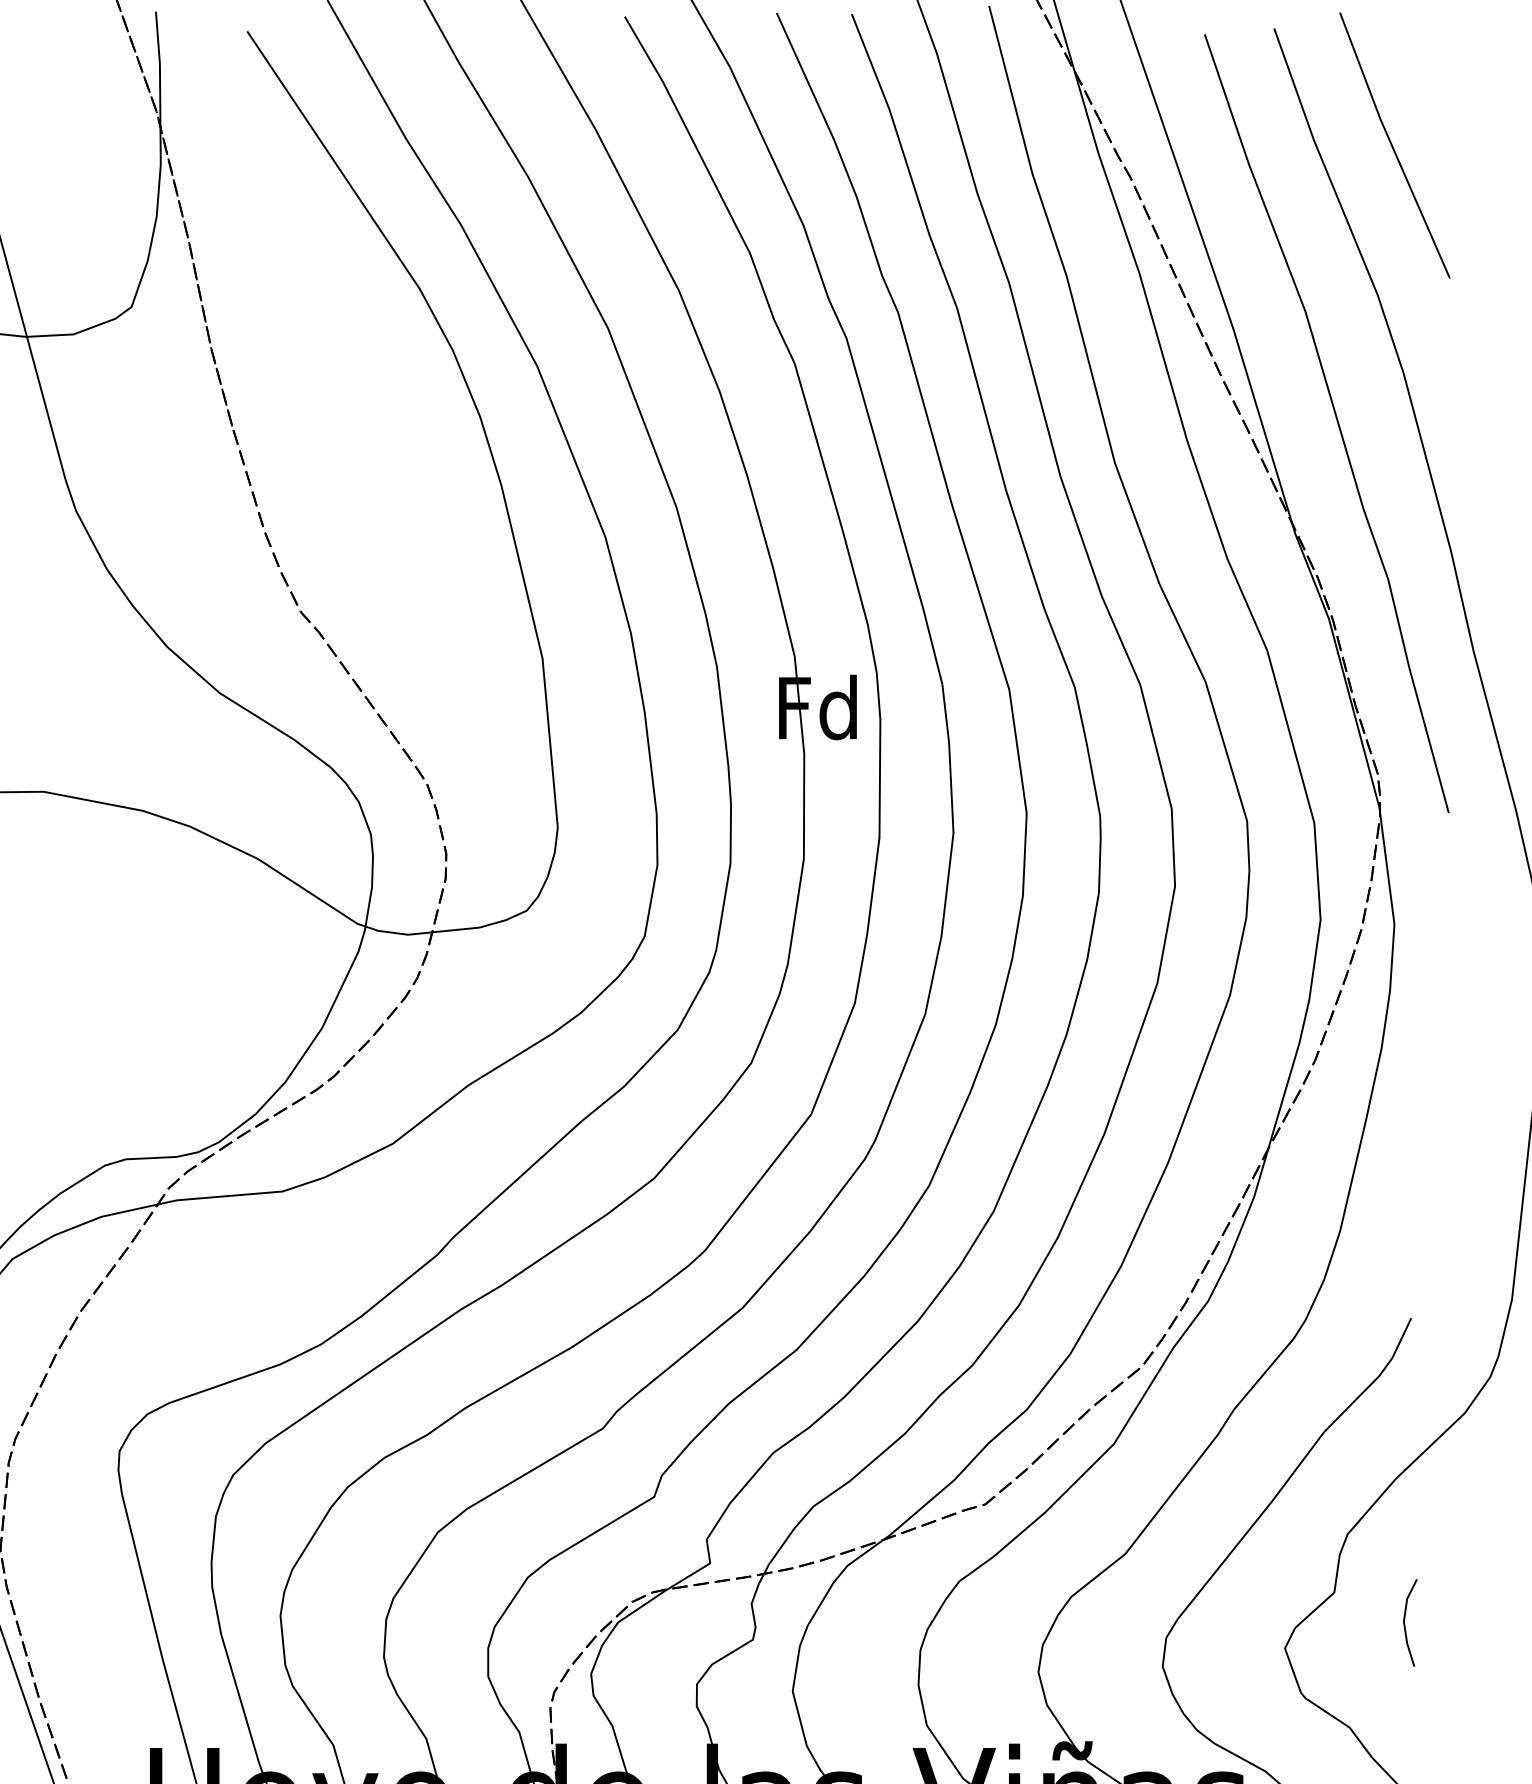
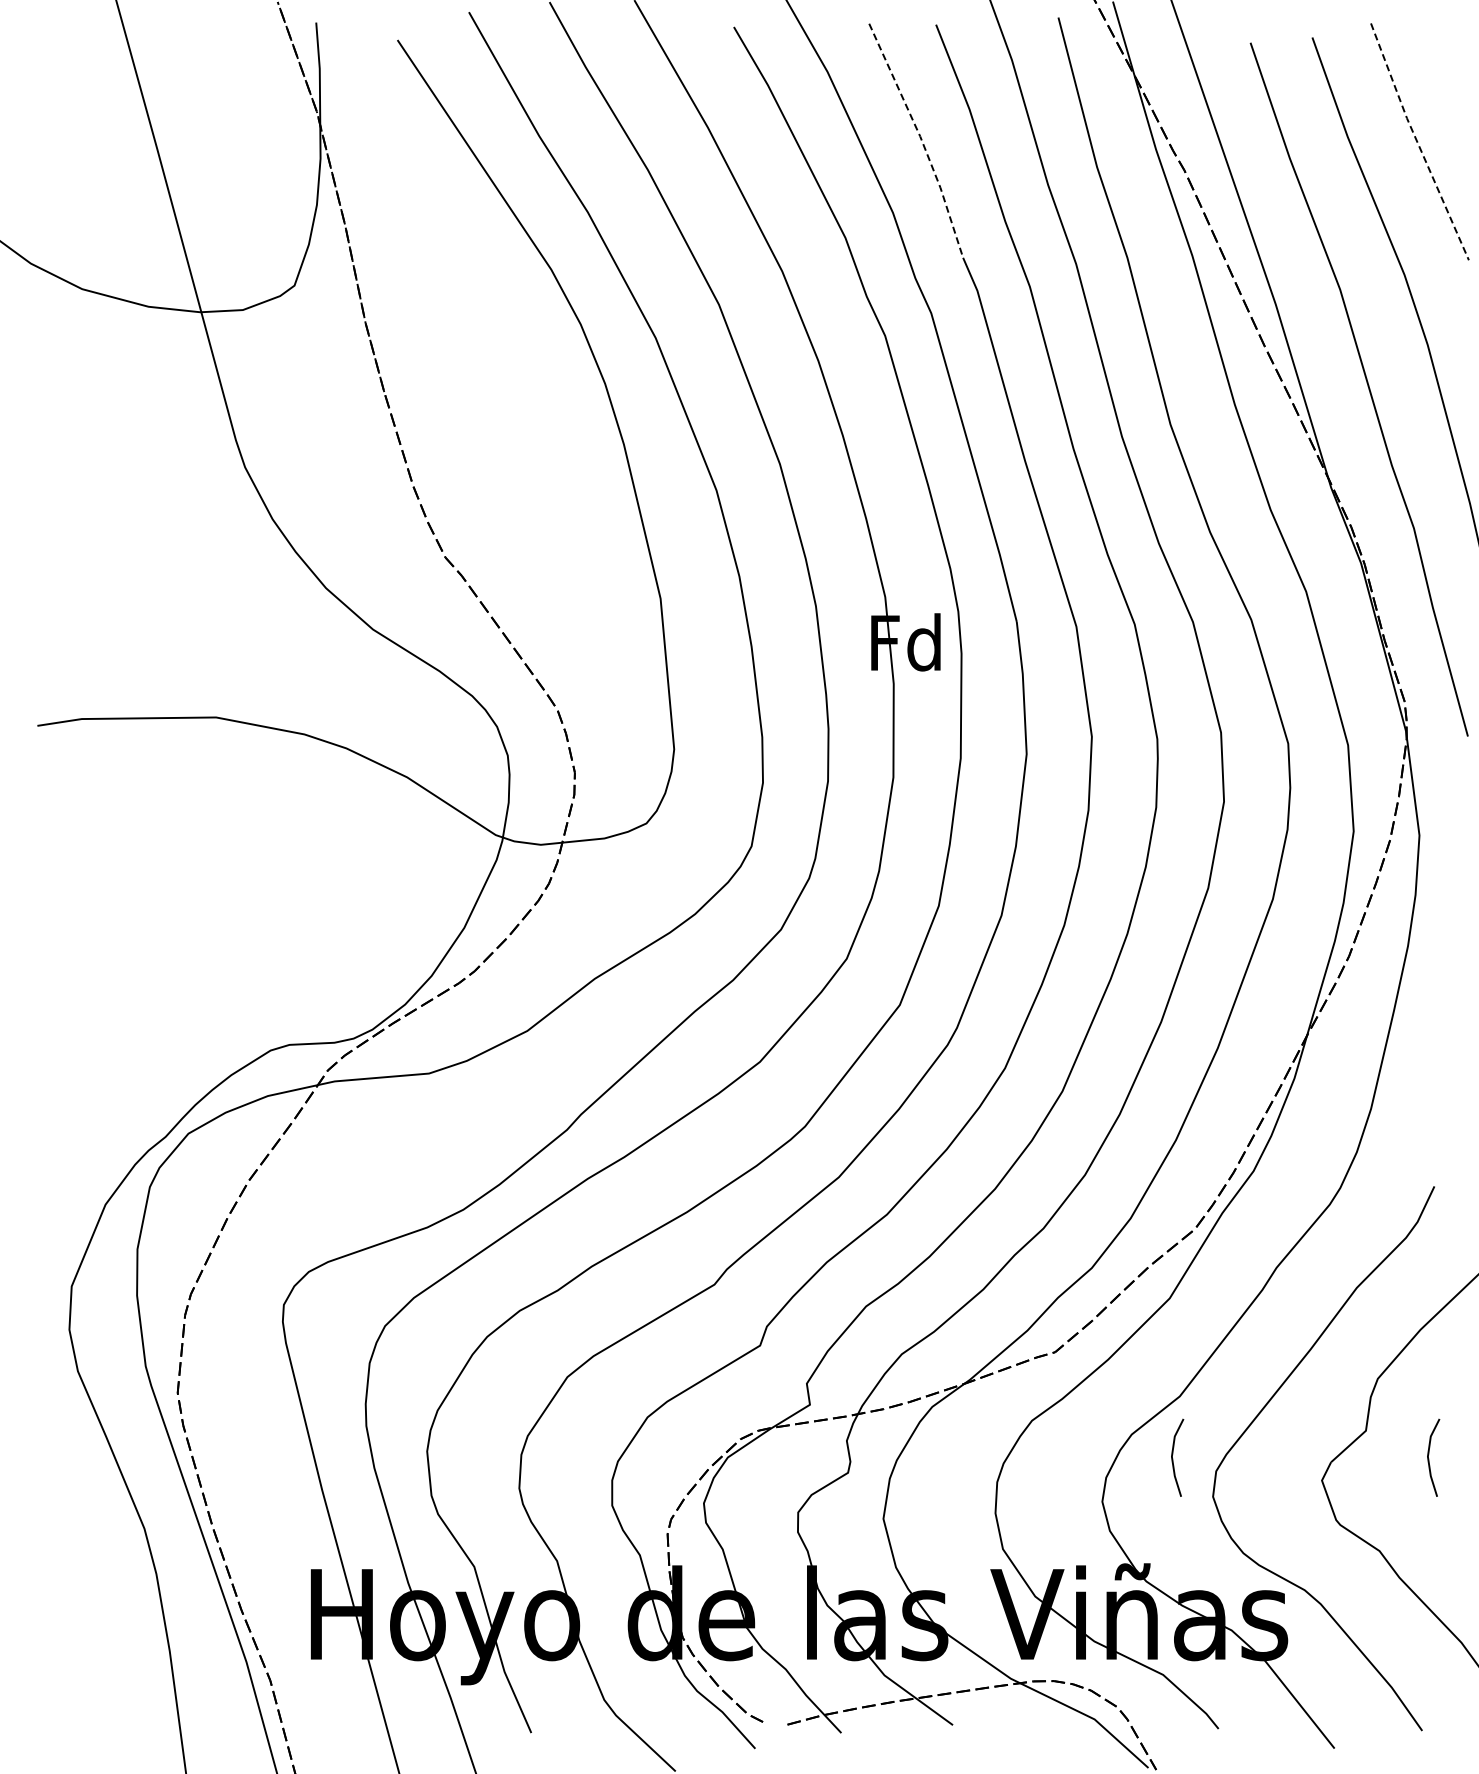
line: (835, 142) -> (921, 139), solid -> dashed
line: (1392, 146) -> (1417, 142), solid -> dashed
line: (1118, 1623) -> (1173, 1458), added

